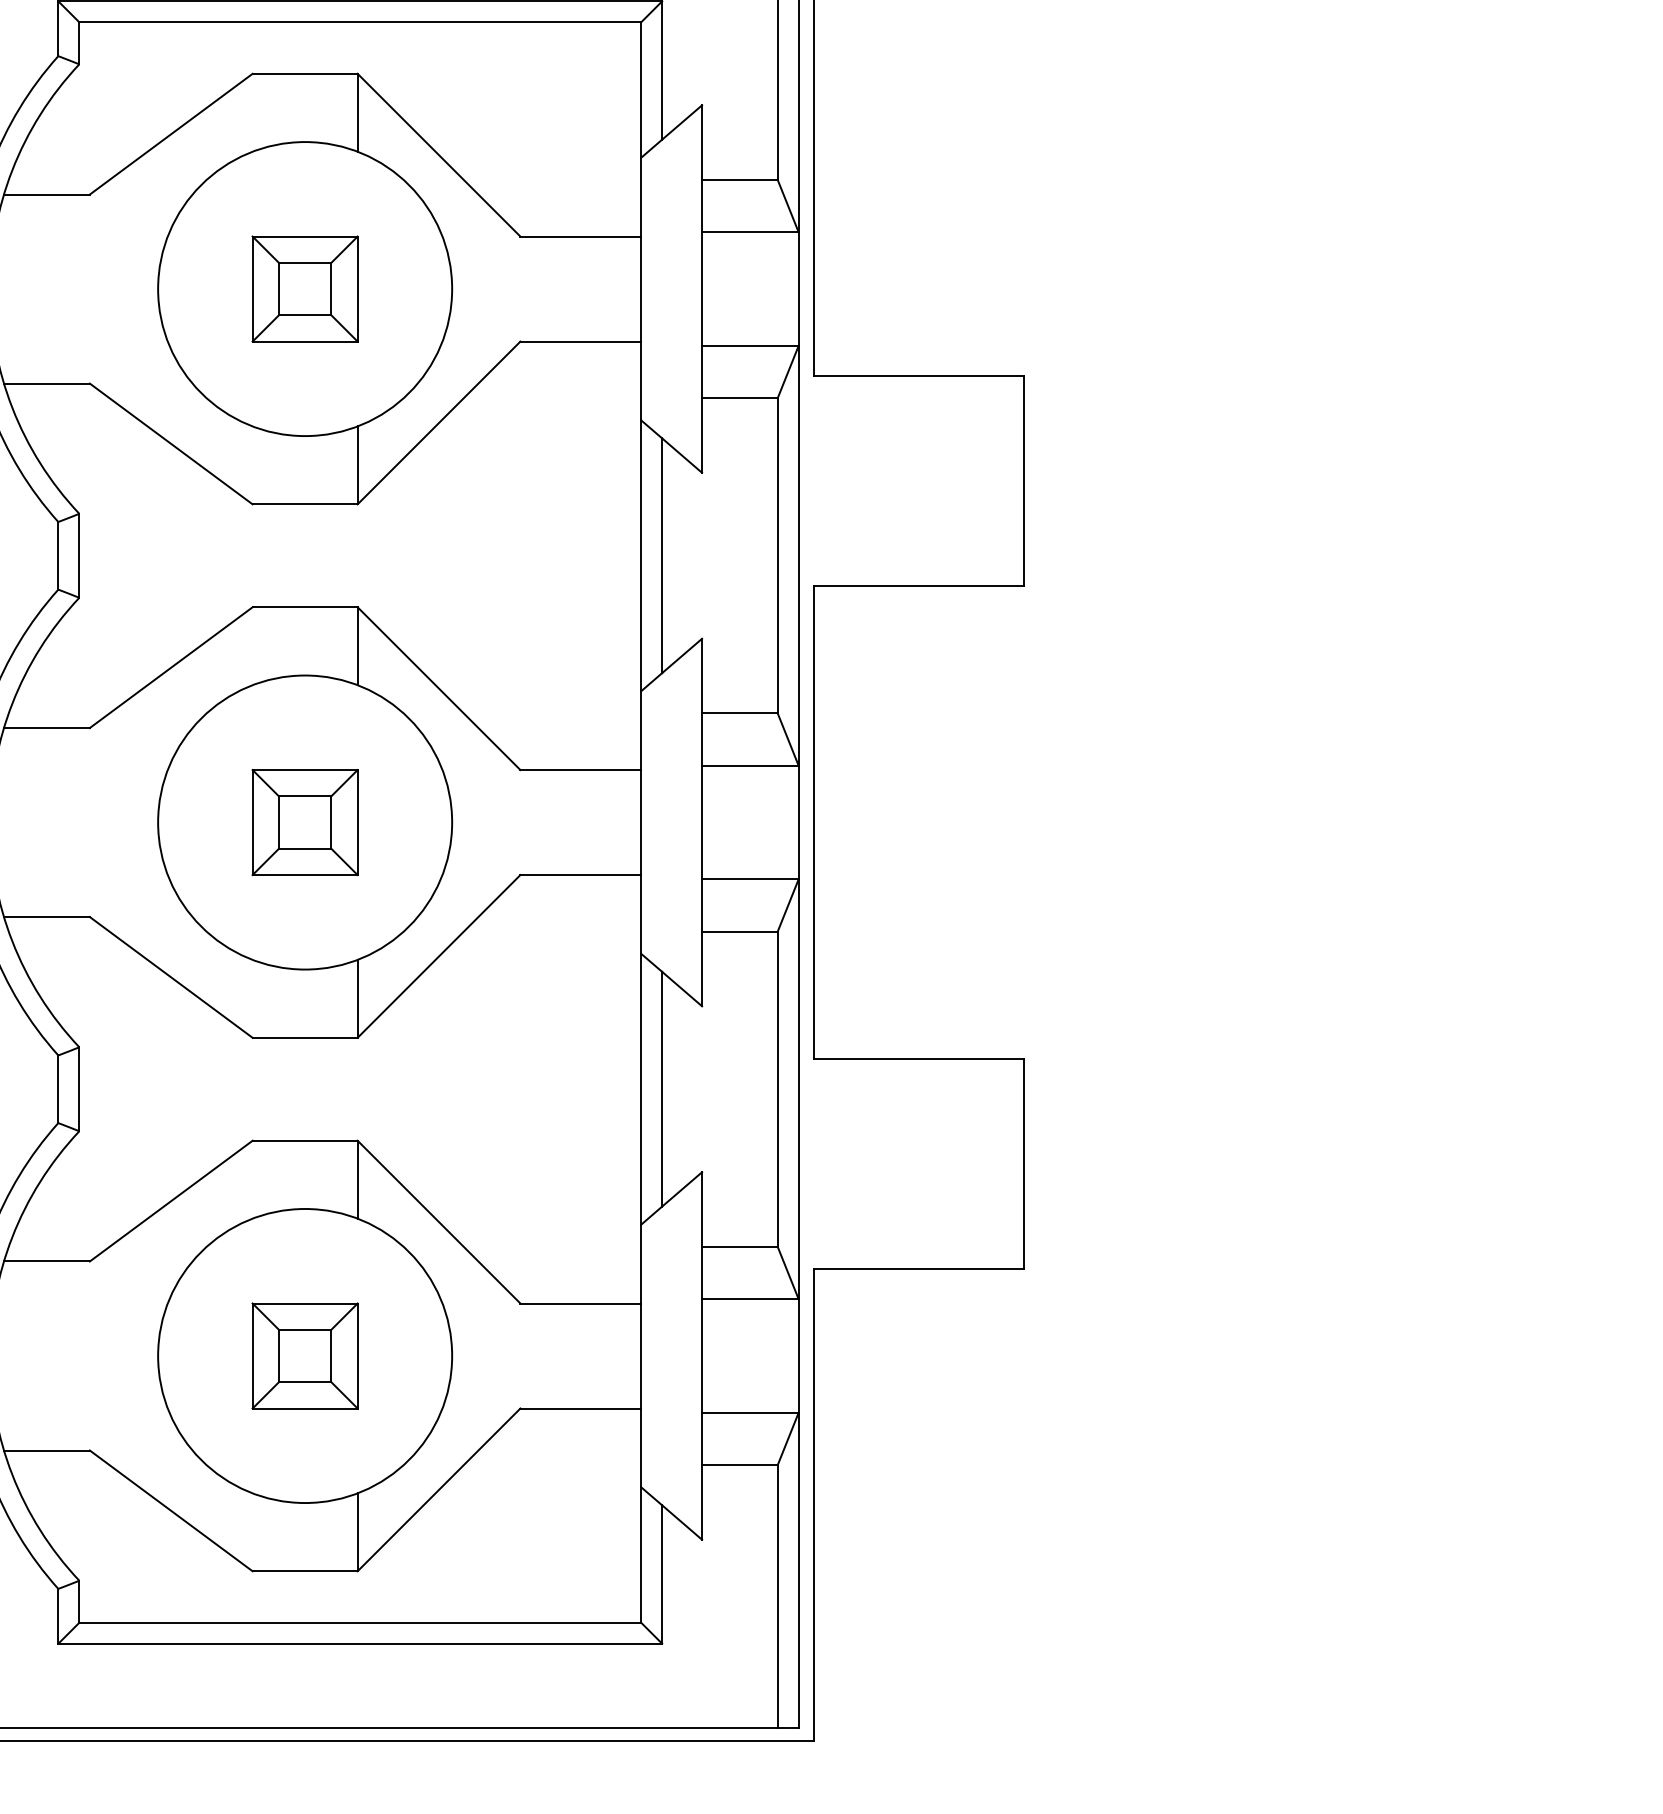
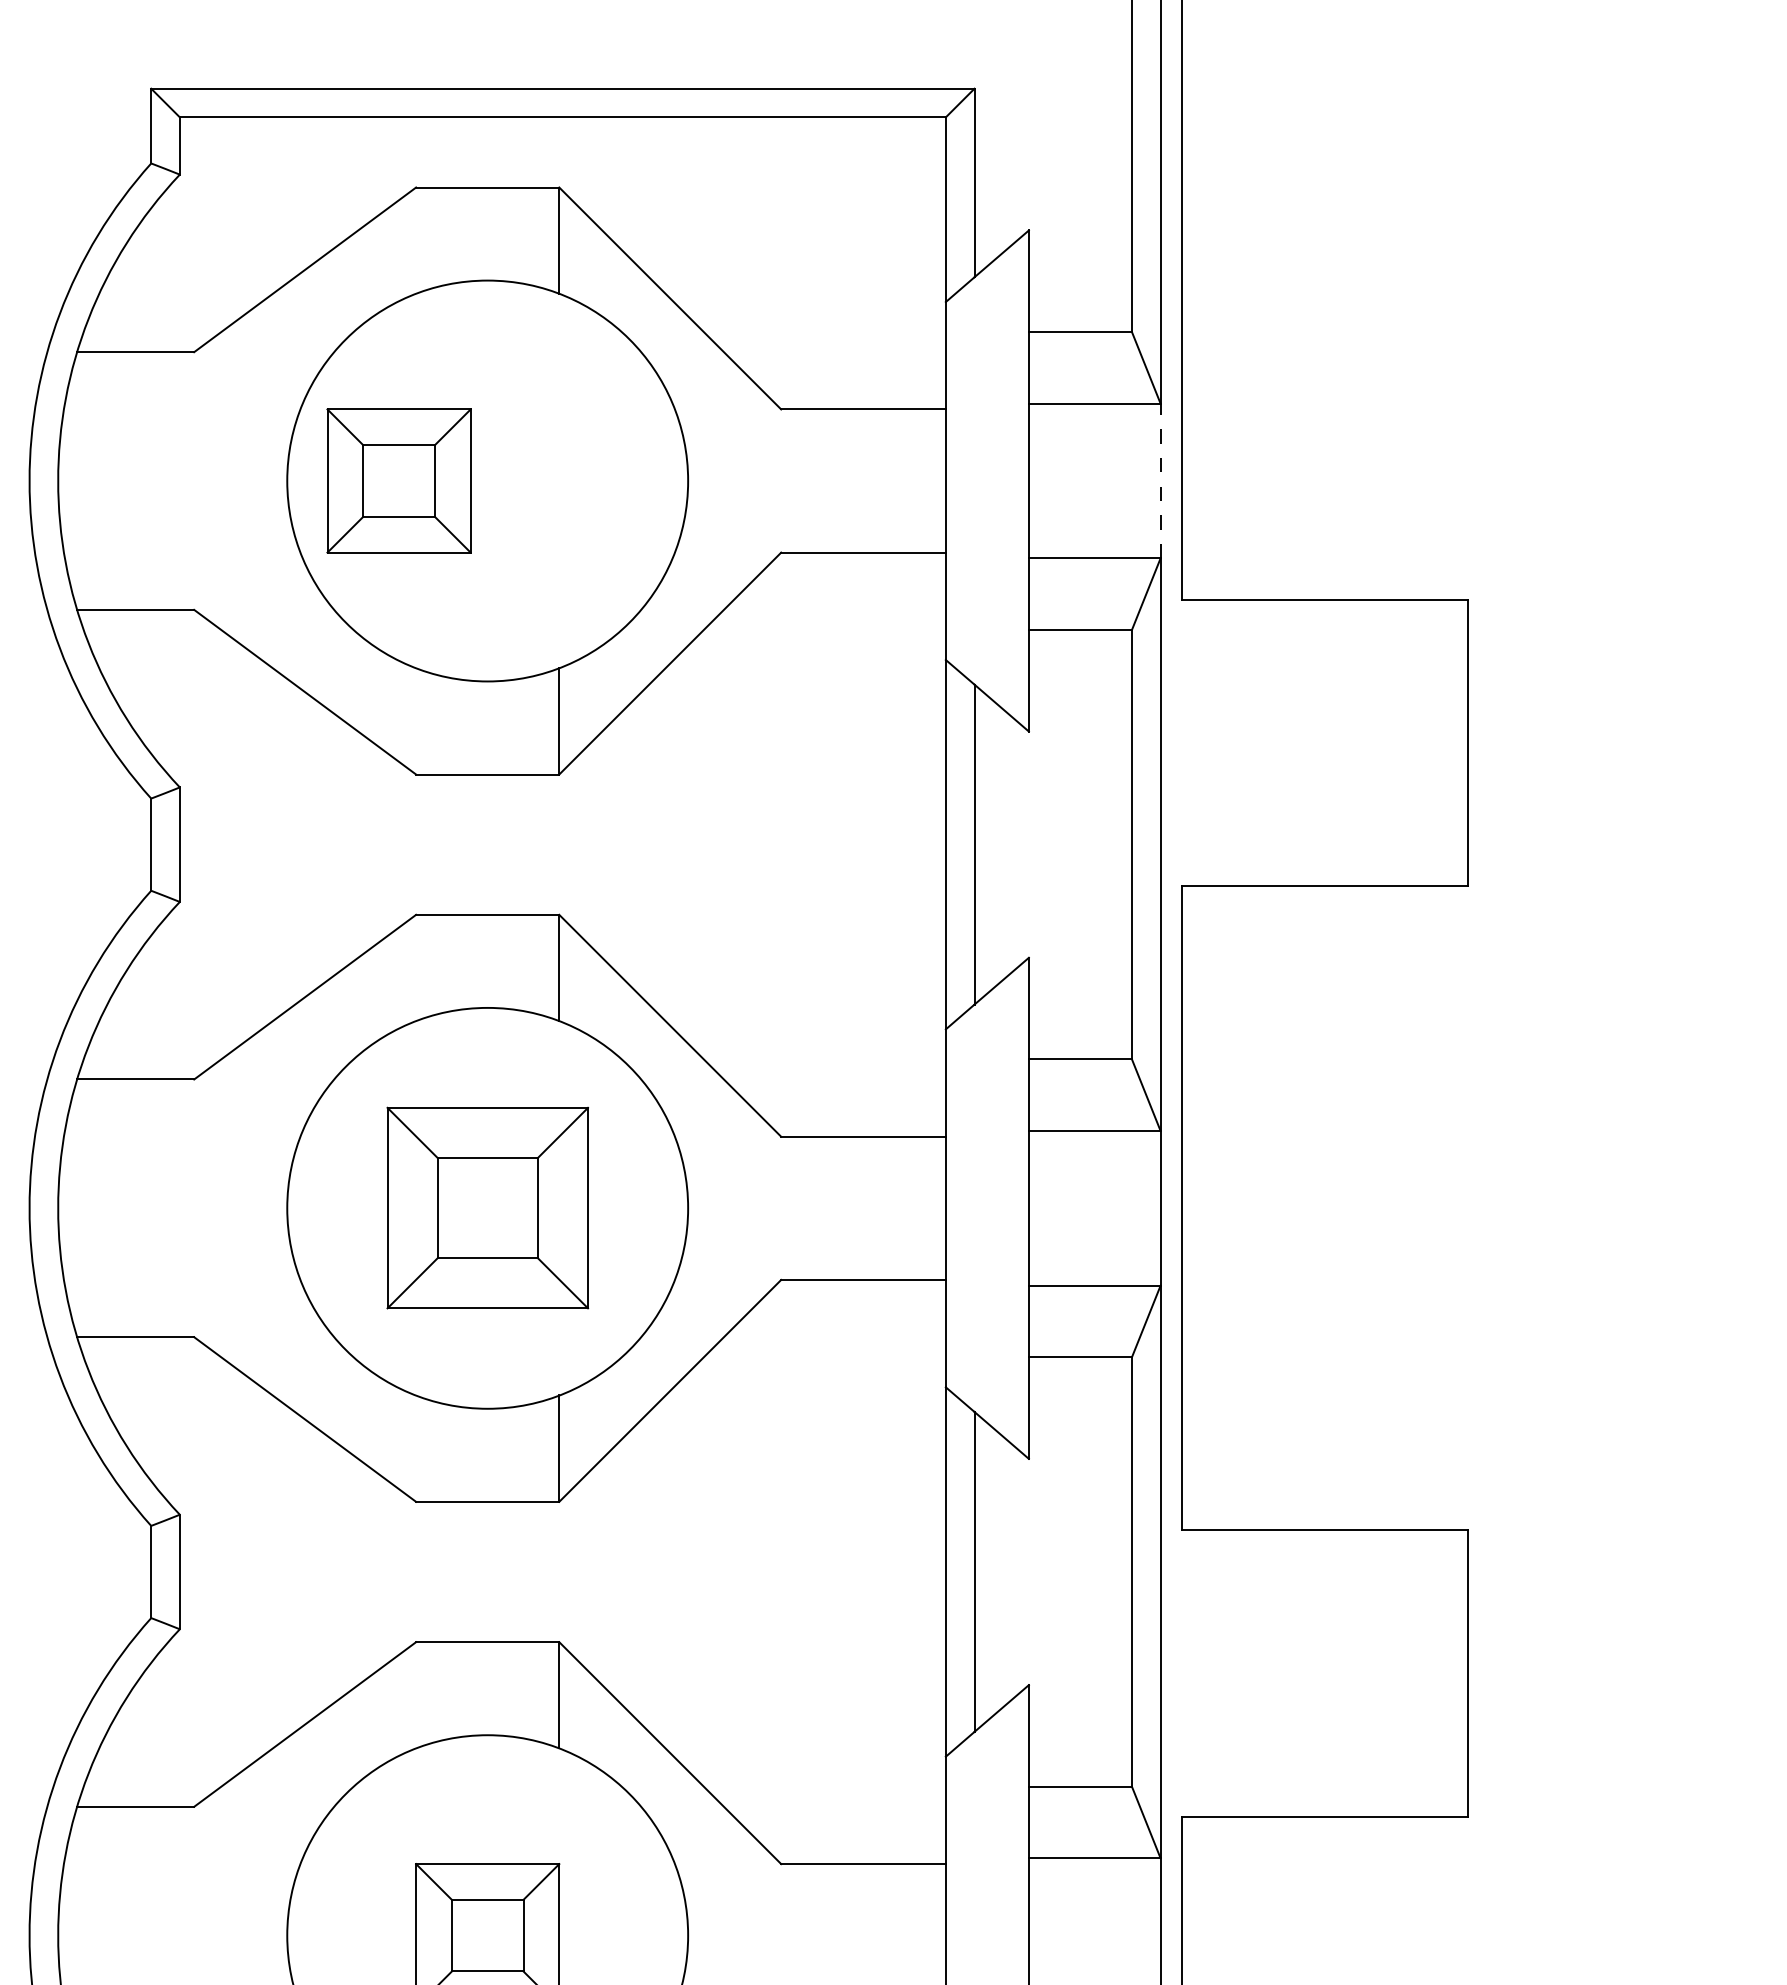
part: (304, 288) -> (398, 480), moved
line: (798, 289) -> (1160, 481), solid -> dashed
part: (304, 822) -> (486, 1208), size x1.4

